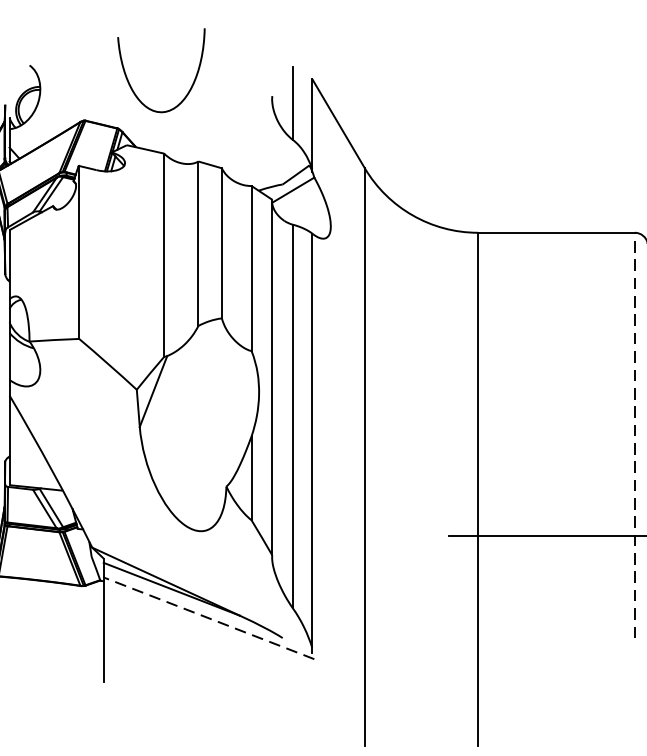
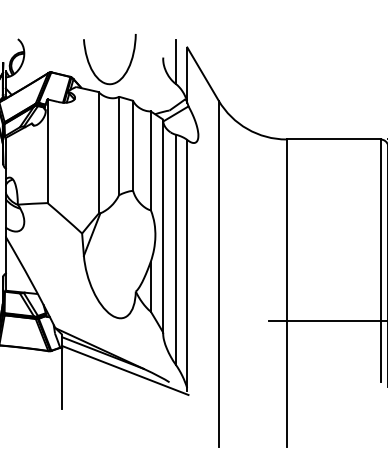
curve: (132, 85) -> (92, 68), moved
line: (634, 434) -> (380, 260), dashed -> solid
line: (209, 618) -> (125, 370), dashed -> solid

